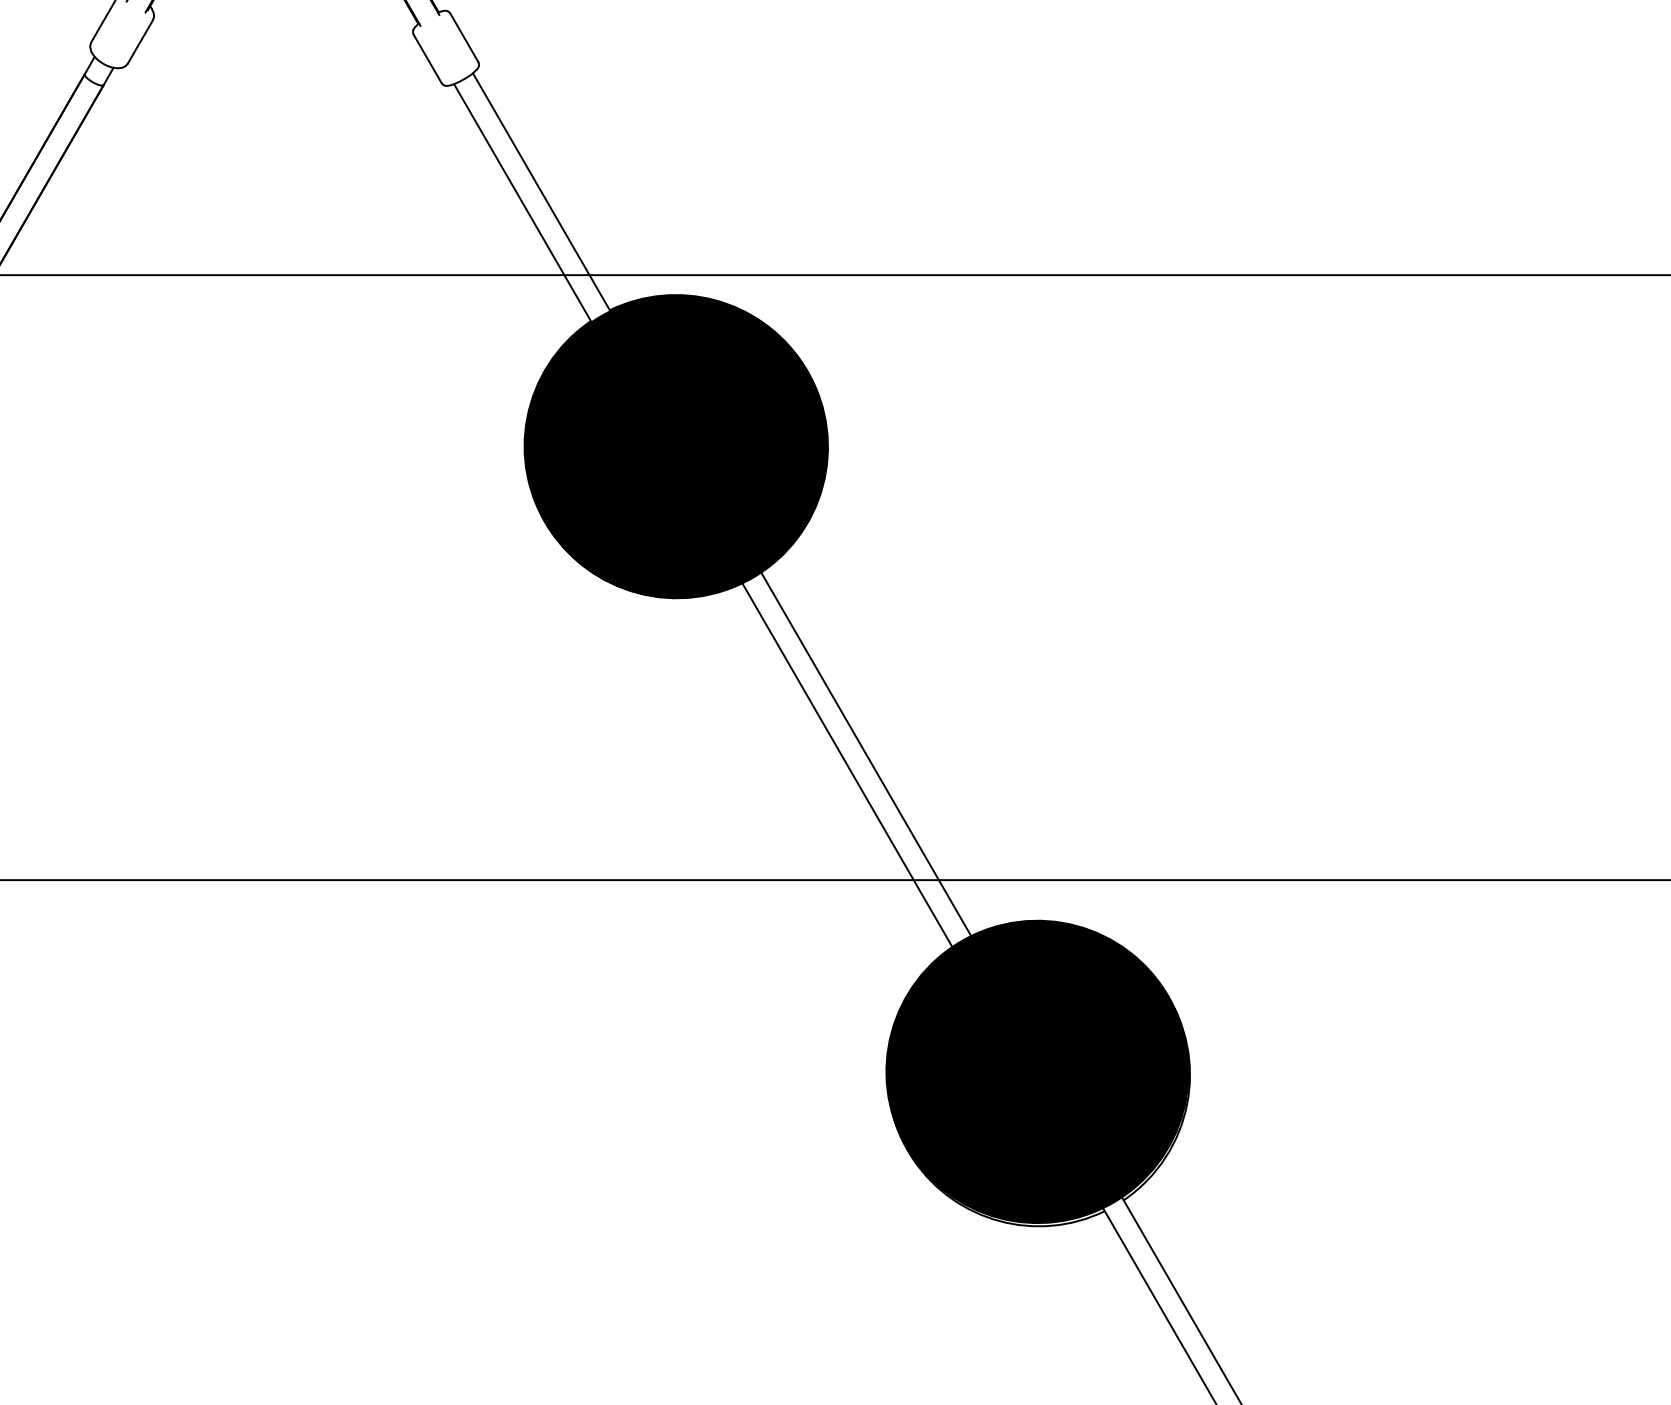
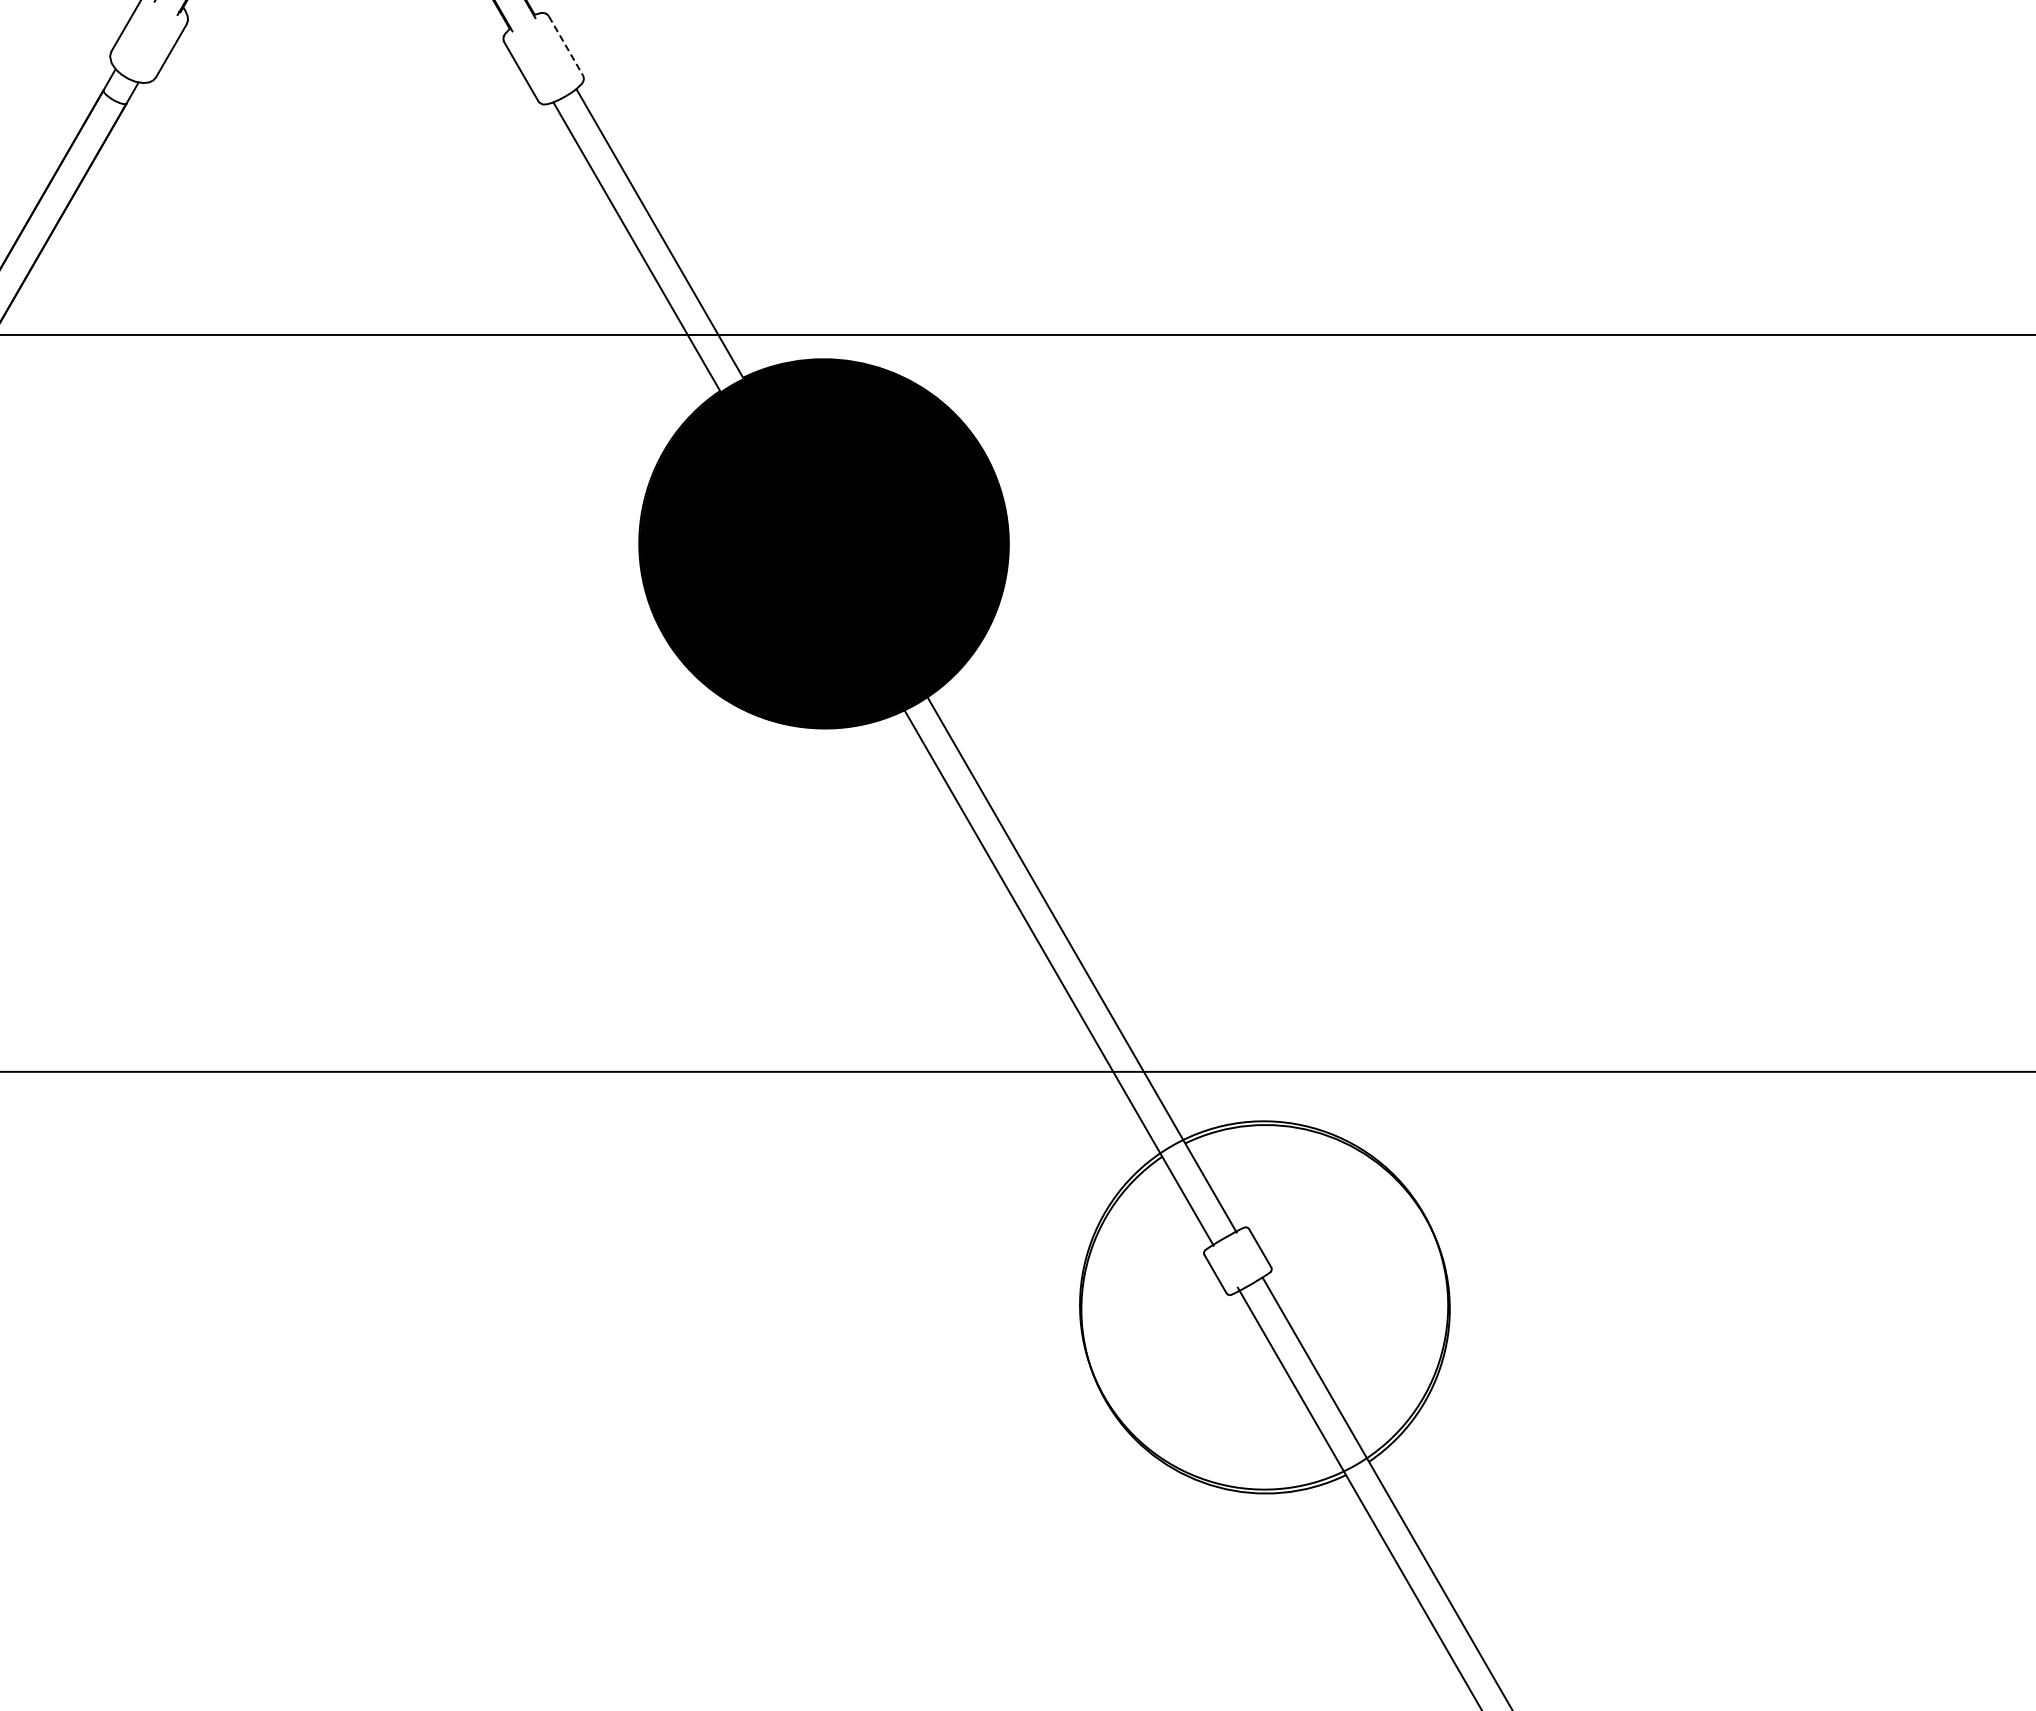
line: (464, 38) -> (566, 46), solid -> dashed
fill: (1037, 1071) -> (1264, 1305), removed

